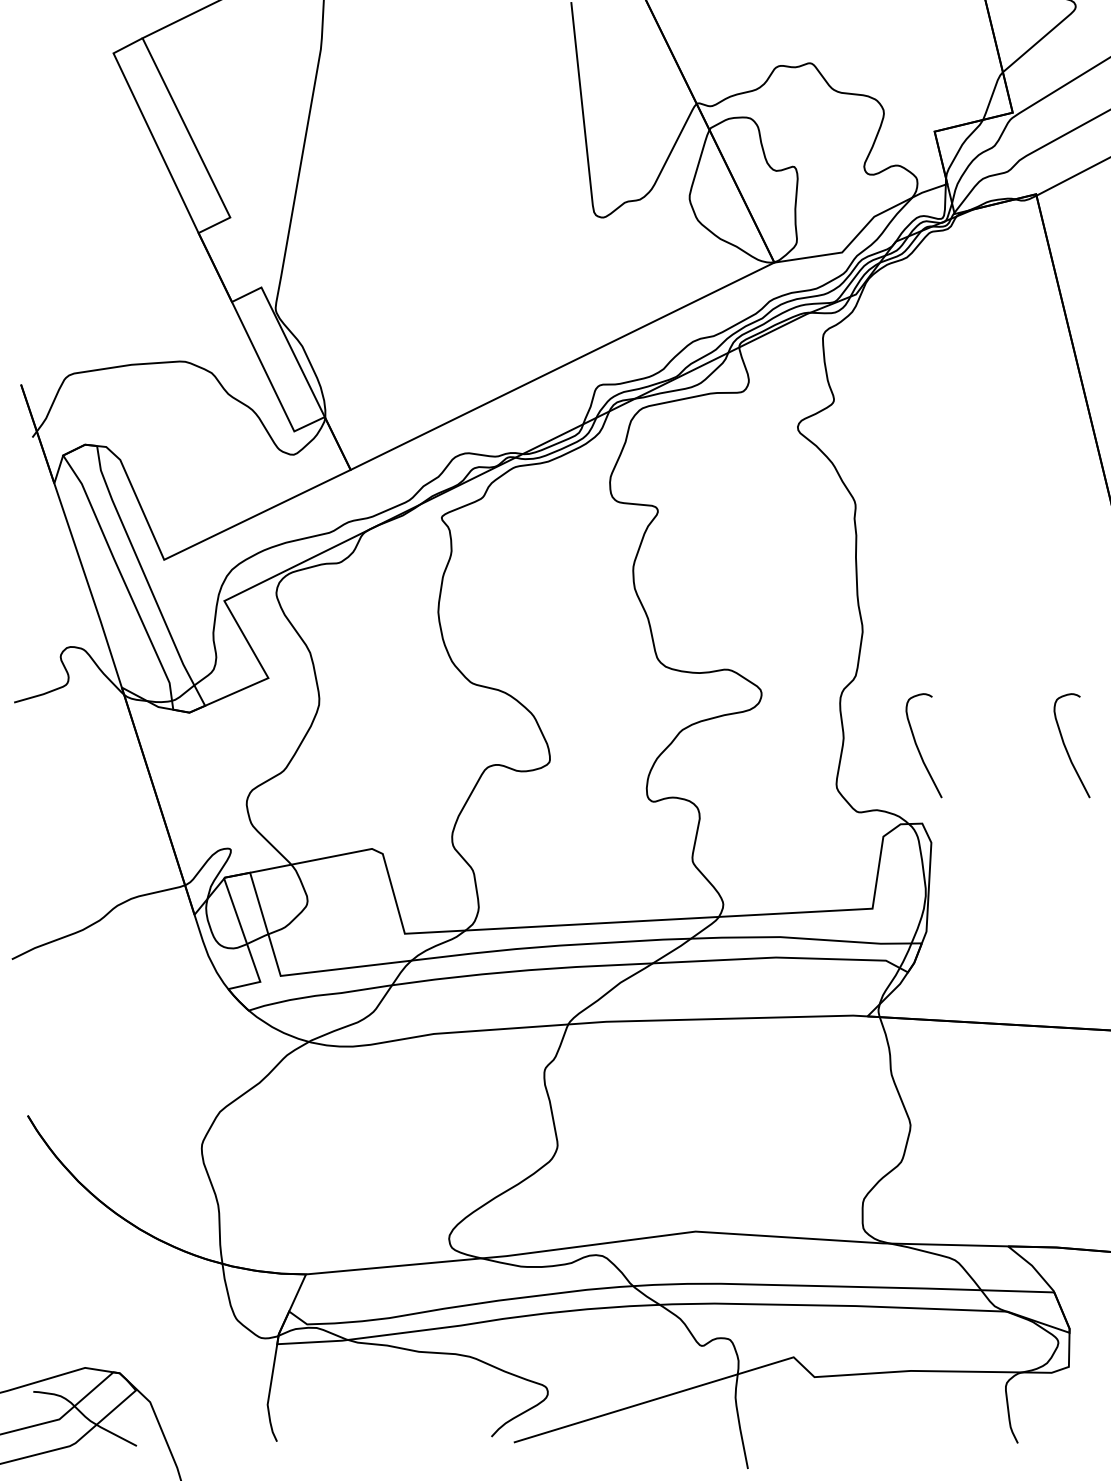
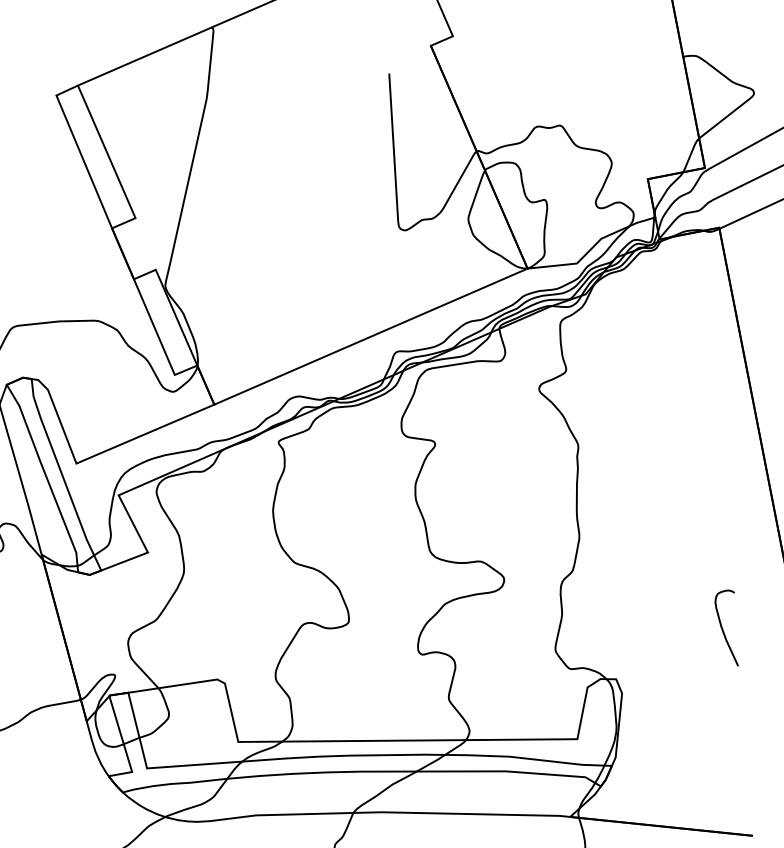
curve: (918, 747) -> (615, 624), removed

